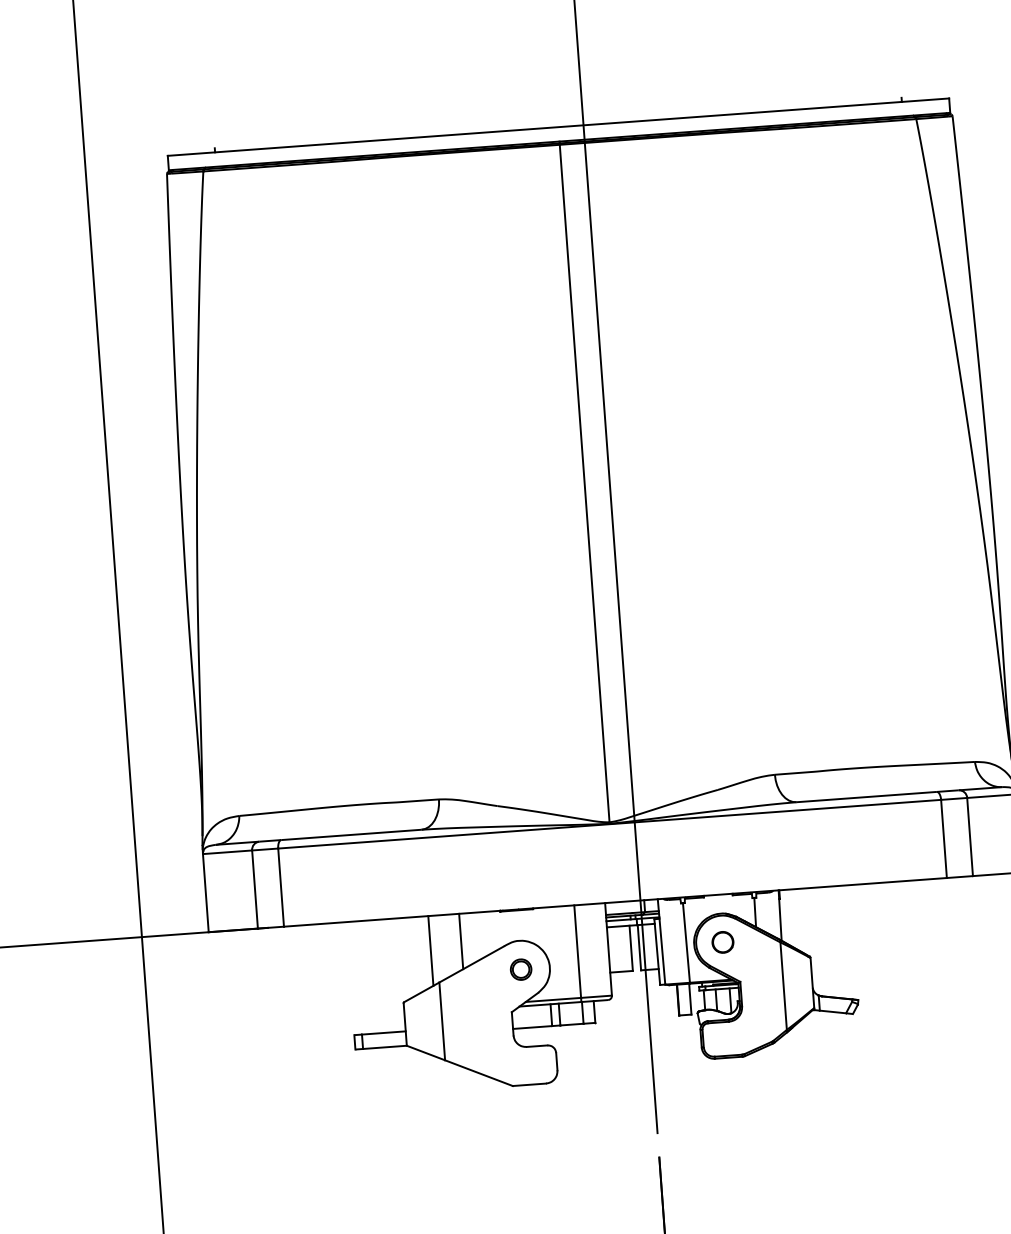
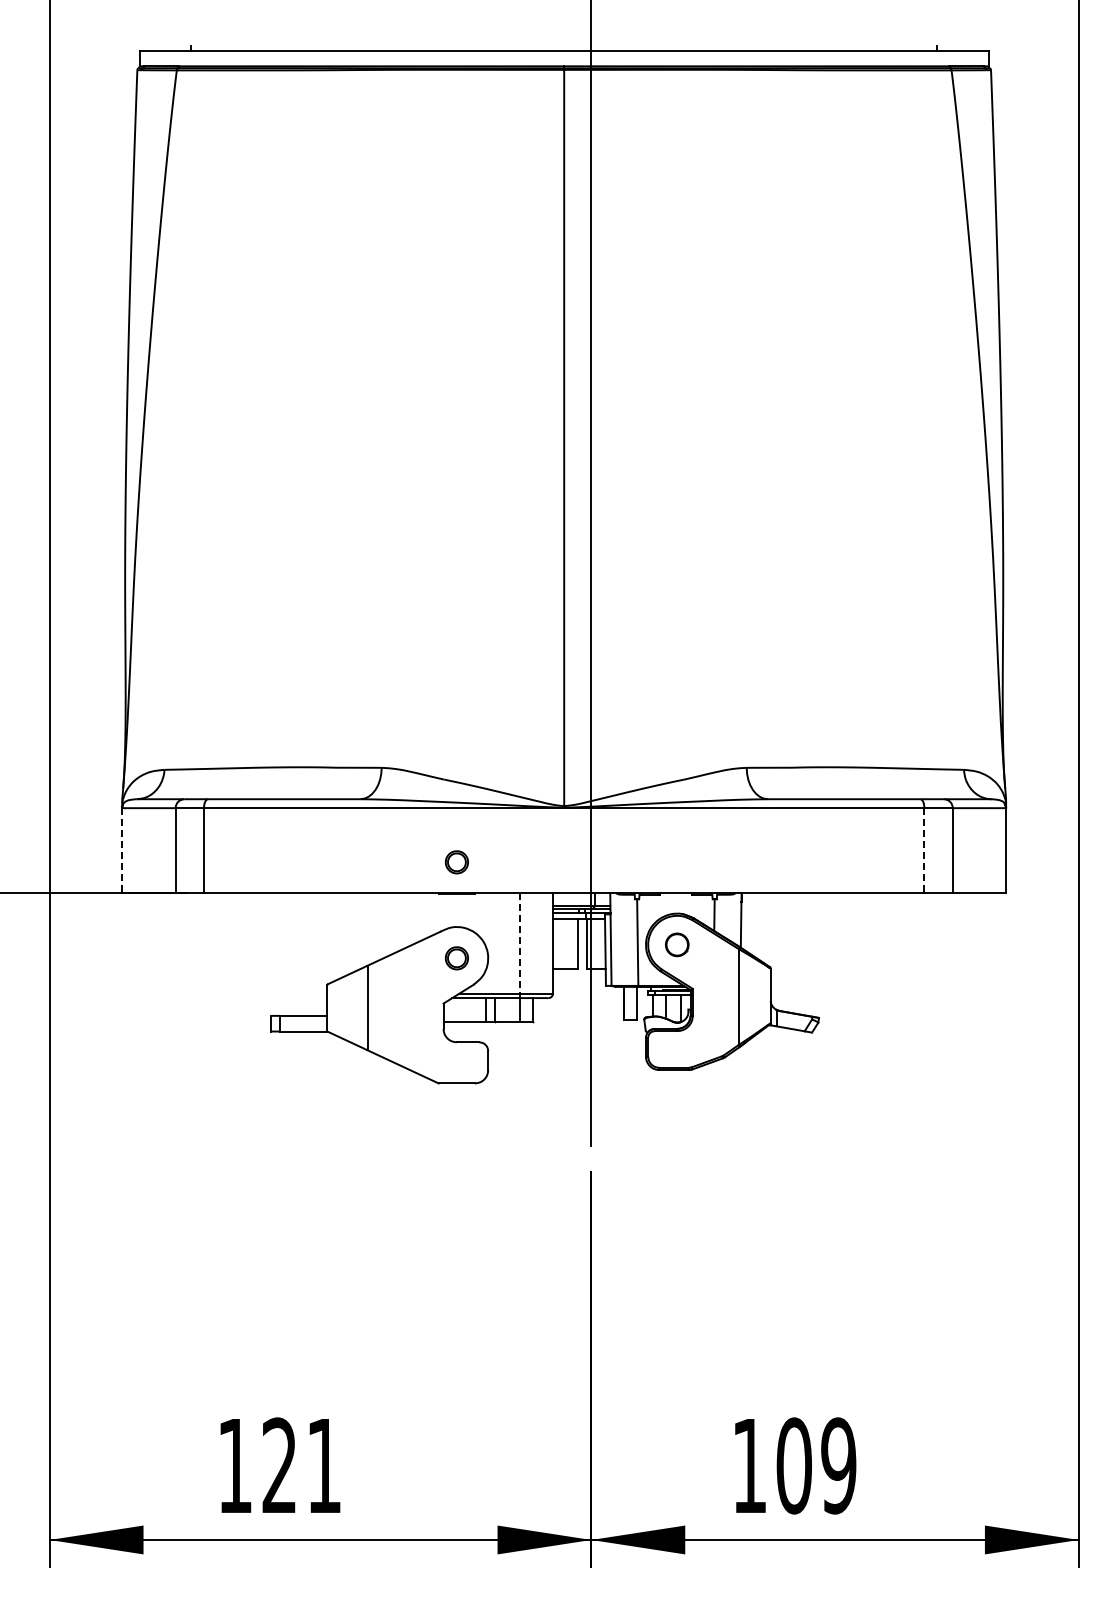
line: (944, 839) -> (924, 851), solid -> dashed
part: (514, 881) -> (456, 862), added
line: (206, 893) -> (122, 851), solid -> dashed
line: (461, 941) -> (394, 923), removed
line: (430, 950) -> (360, 930), removed
line: (577, 951) -> (519, 943), solid -> dashed

